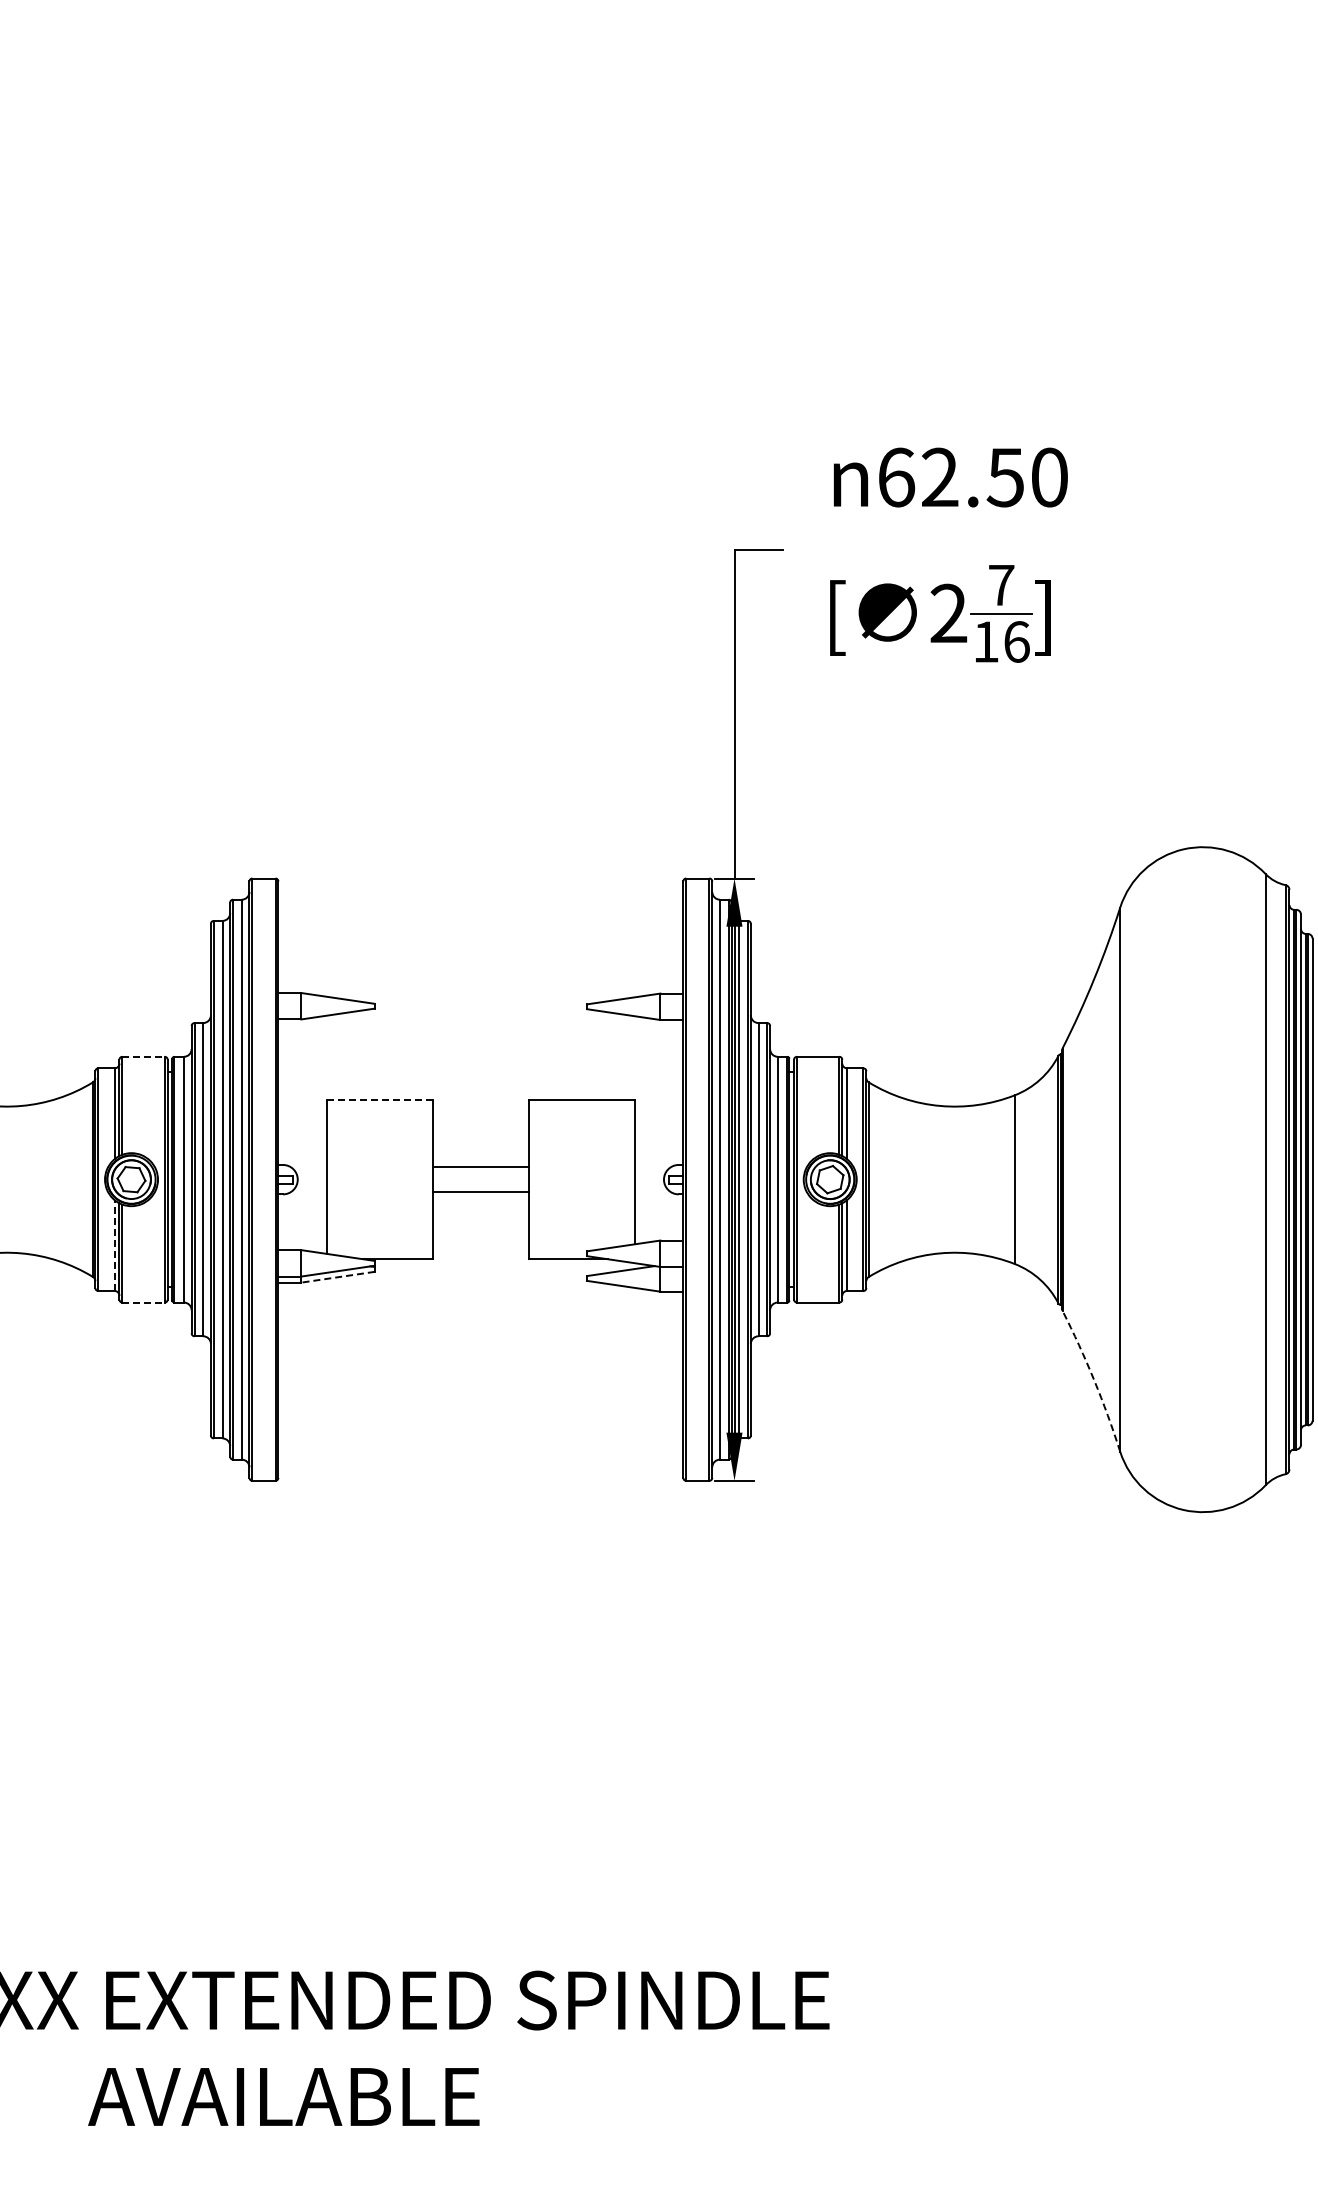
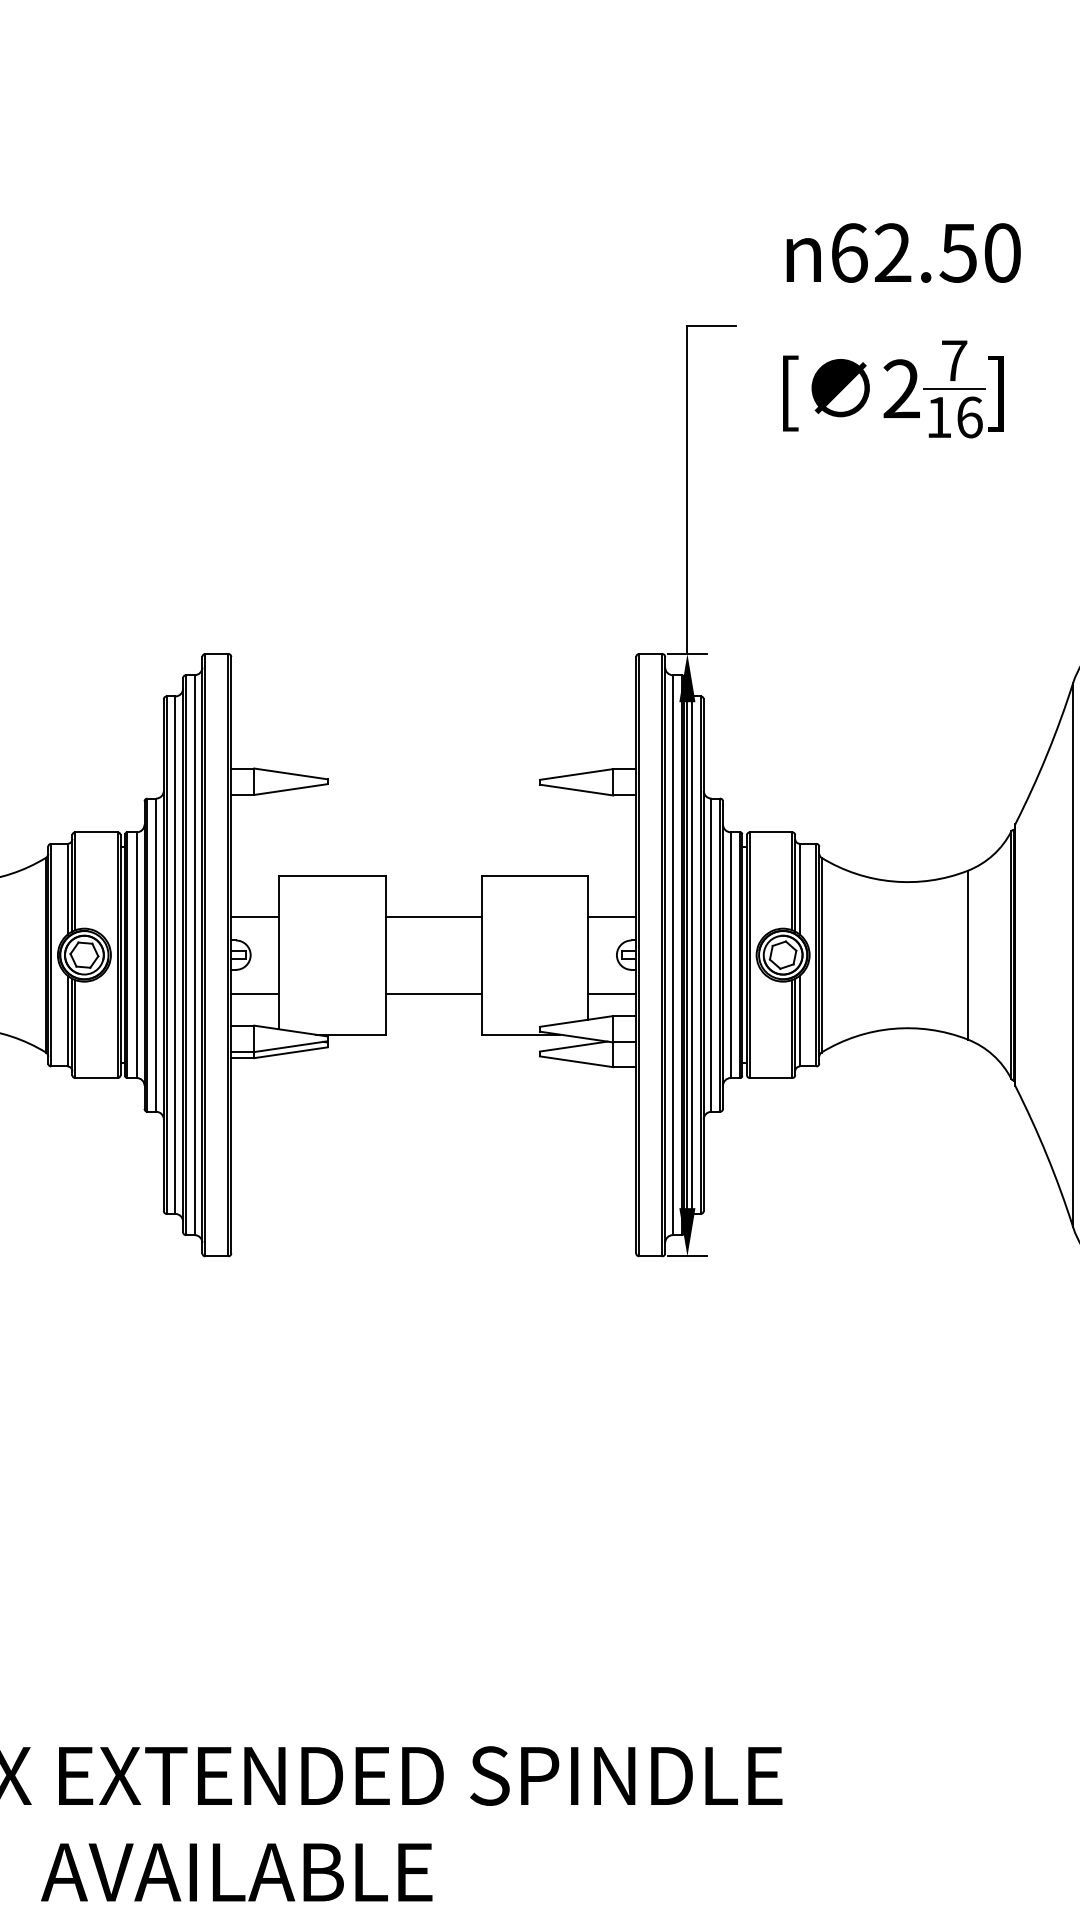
line: (144, 1056) -> (97, 832), dashed -> solid
line: (380, 1100) -> (333, 876), dashed -> solid
line: (302, 1141) -> (255, 917), added
line: (659, 1141) -> (612, 917), added
line: (480, 1167) -> (433, 994), moved
line: (480, 1192) -> (433, 917), moved
line: (302, 1218) -> (255, 994), added
line: (659, 1218) -> (612, 994), added
line: (114, 1245) -> (67, 1021), dashed -> solid
line: (337, 1277) -> (290, 1053), dashed -> solid
line: (144, 1302) -> (97, 1078), dashed -> solid
arc: (1094, 1380) -> (1047, 1156), dashed -> solid

